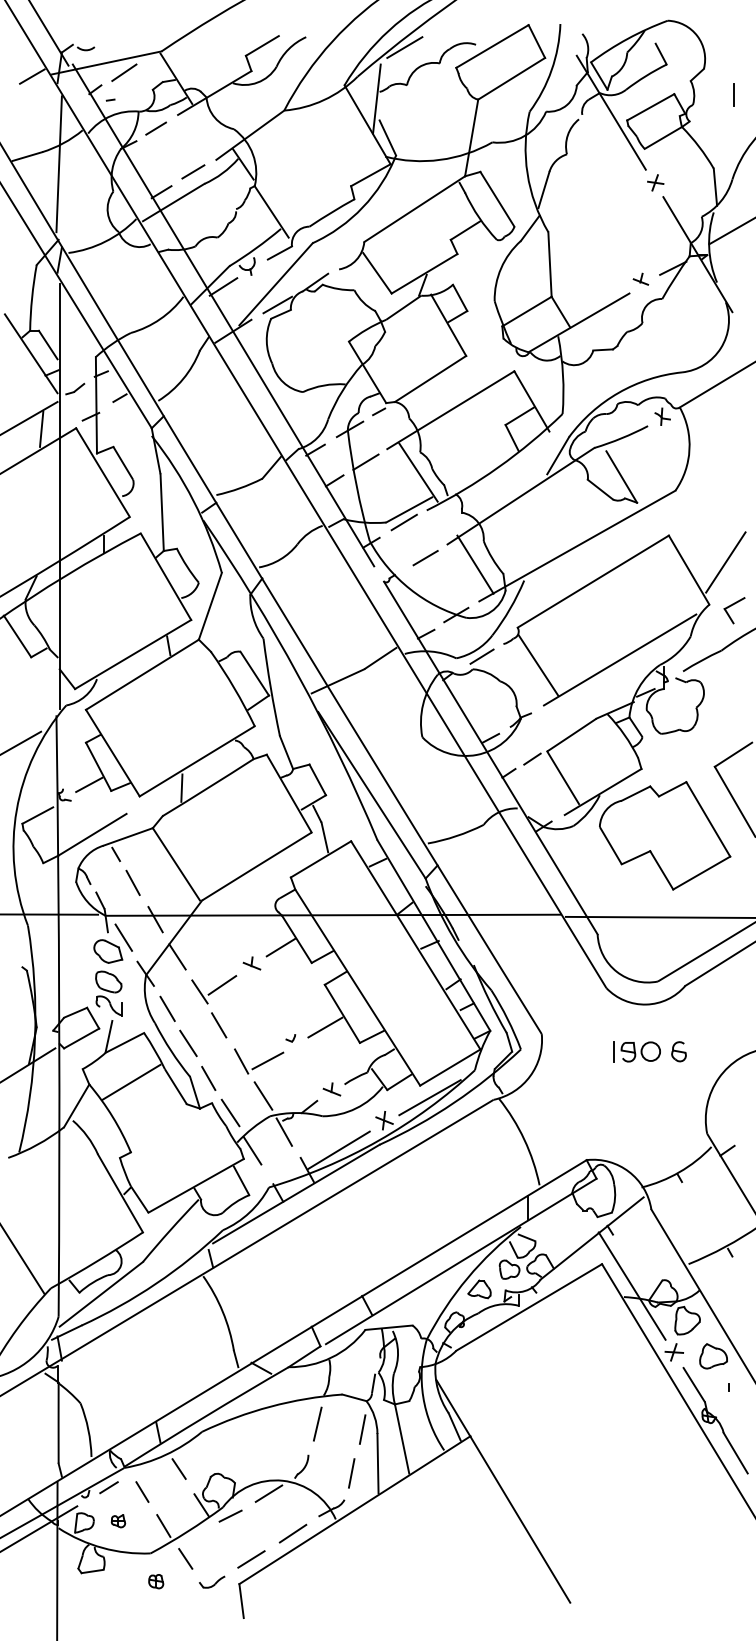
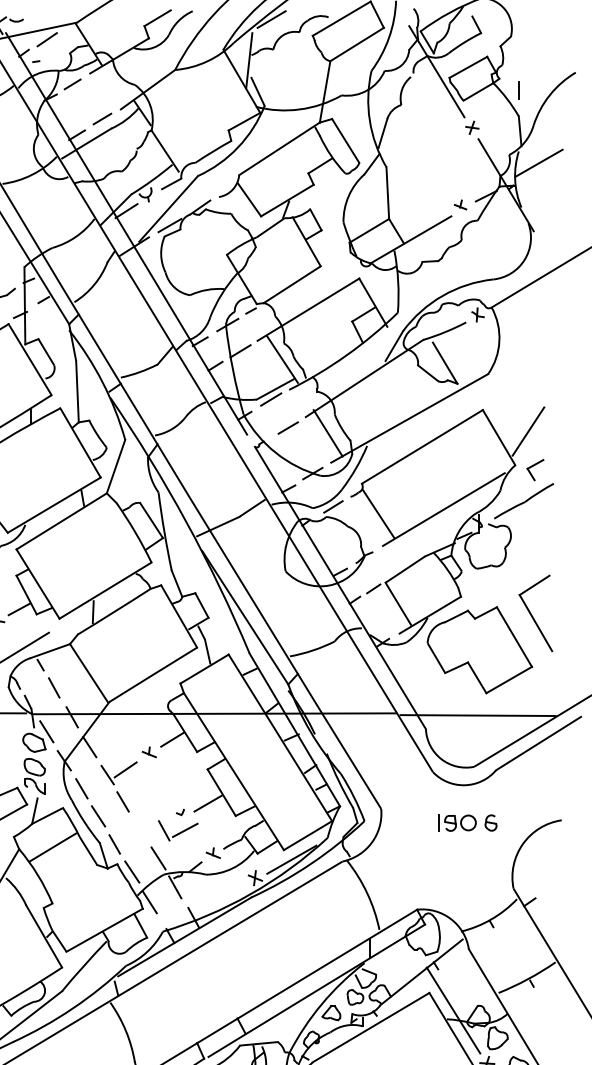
line: (733, 94) -> (518, 89), moved
part: (259, 1061) -> (178, 830), moved
line: (338, 1149) -> (218, 901), removed

